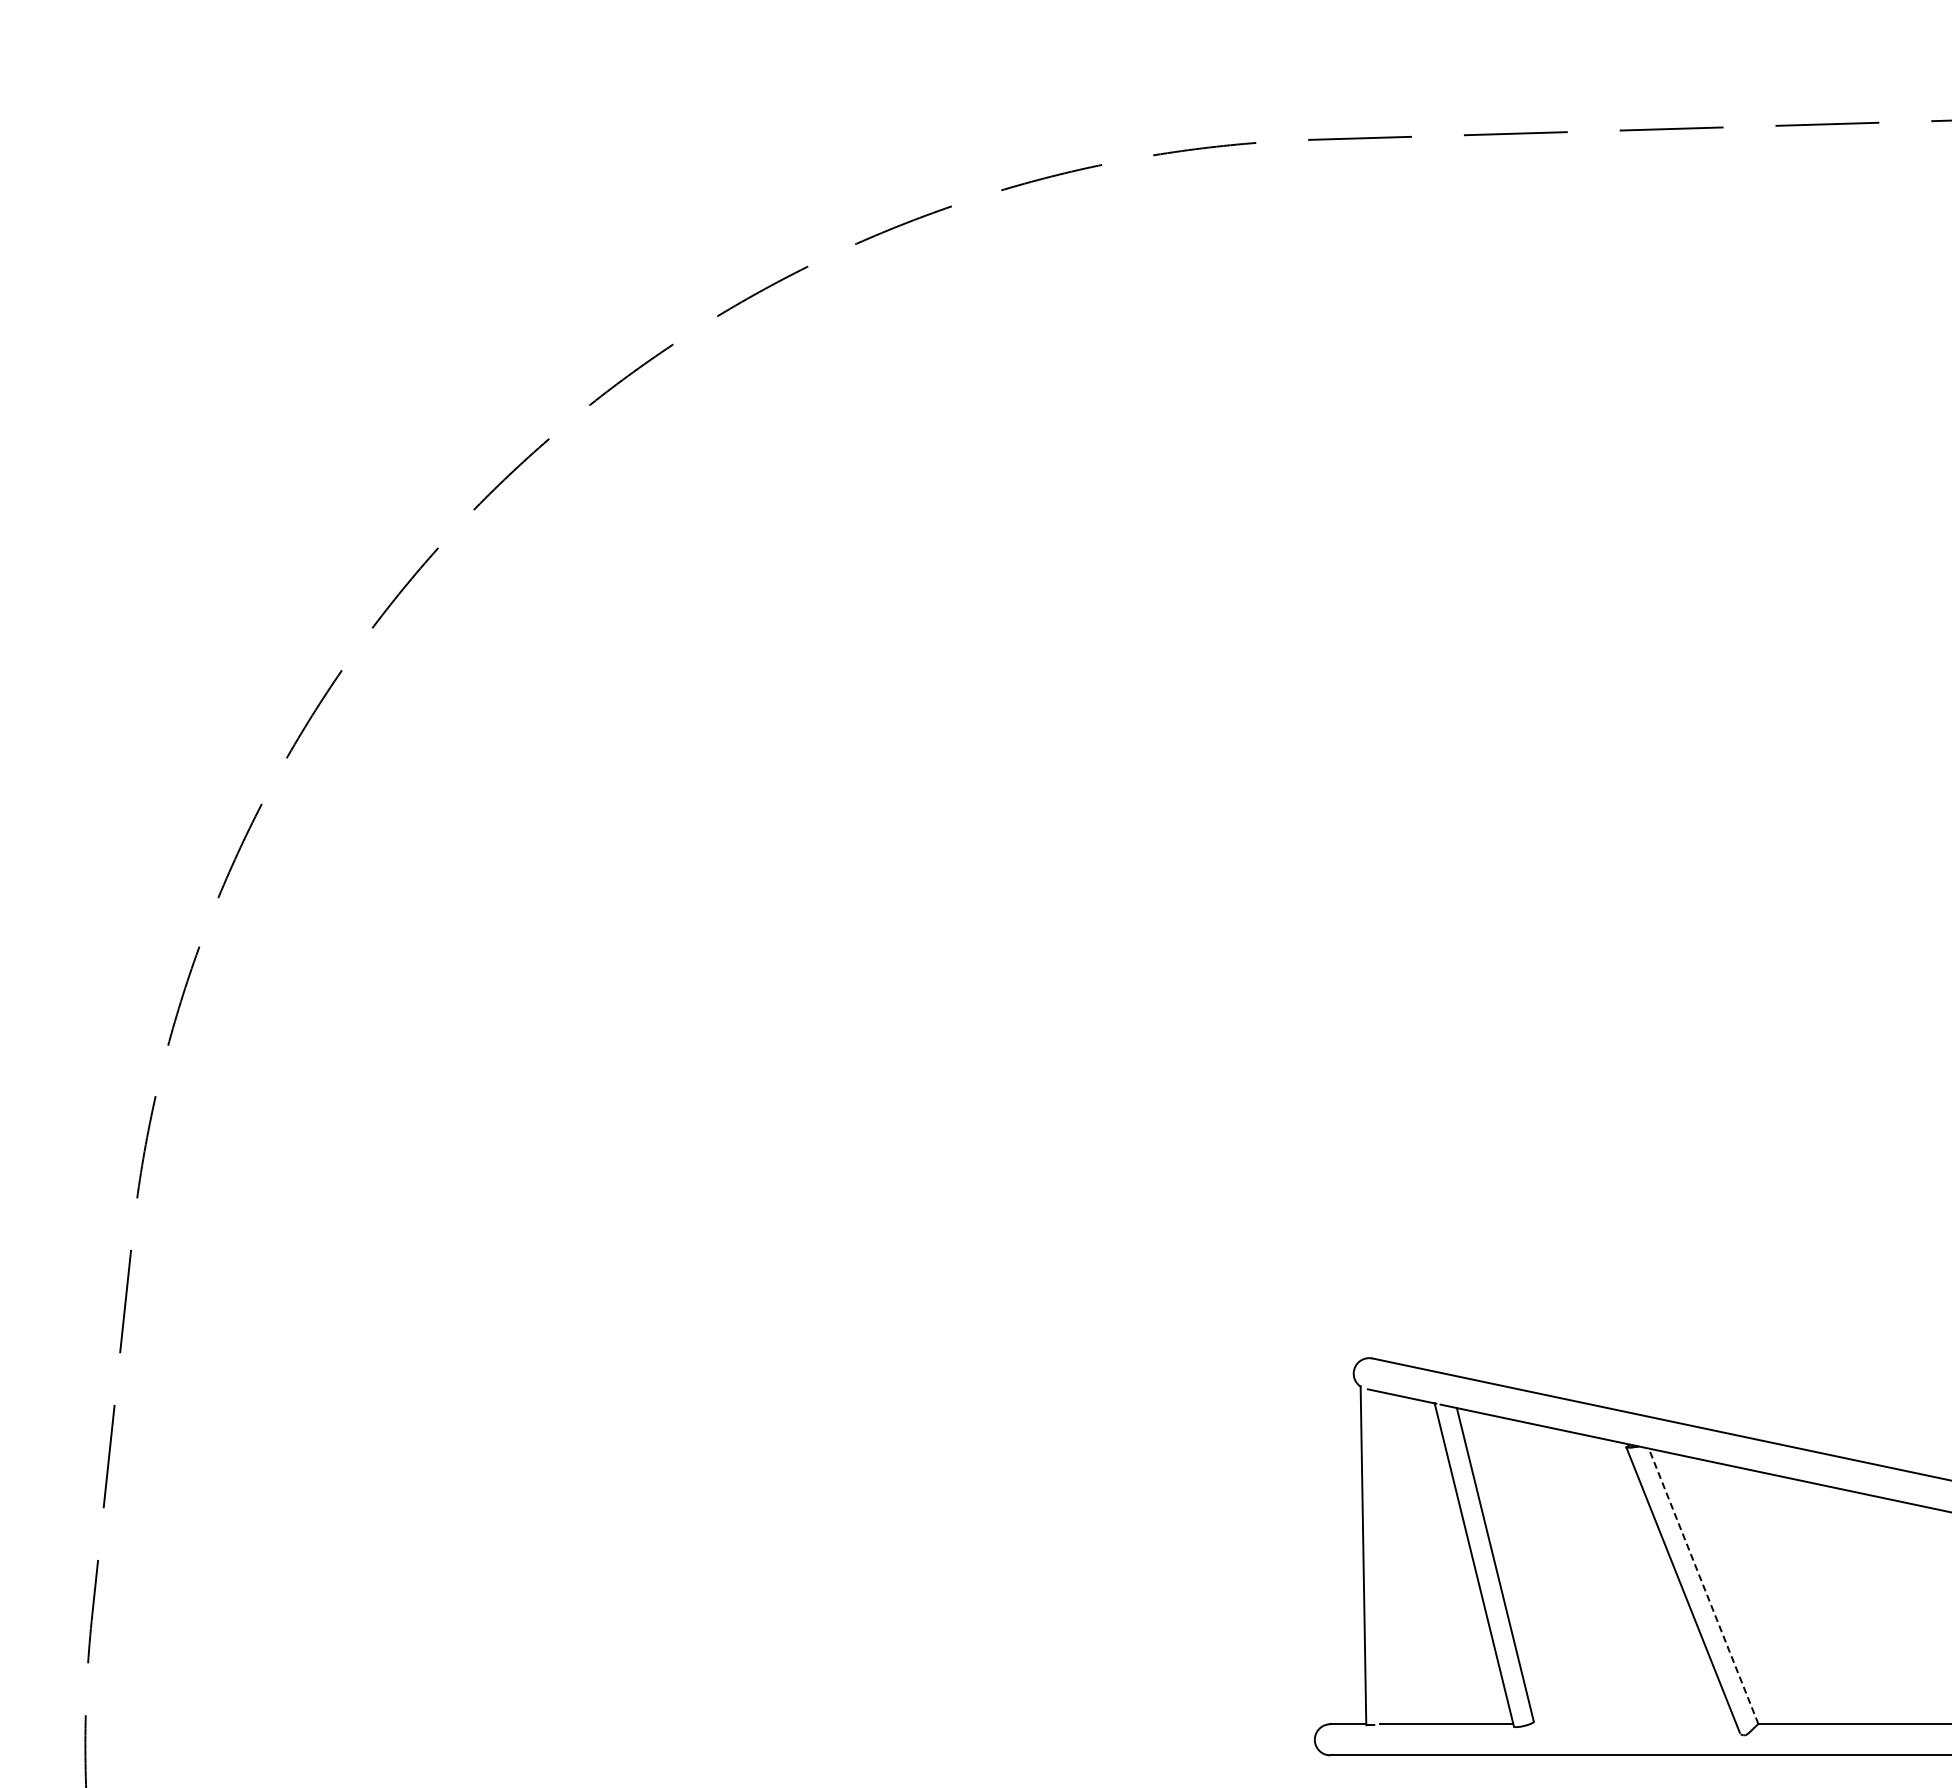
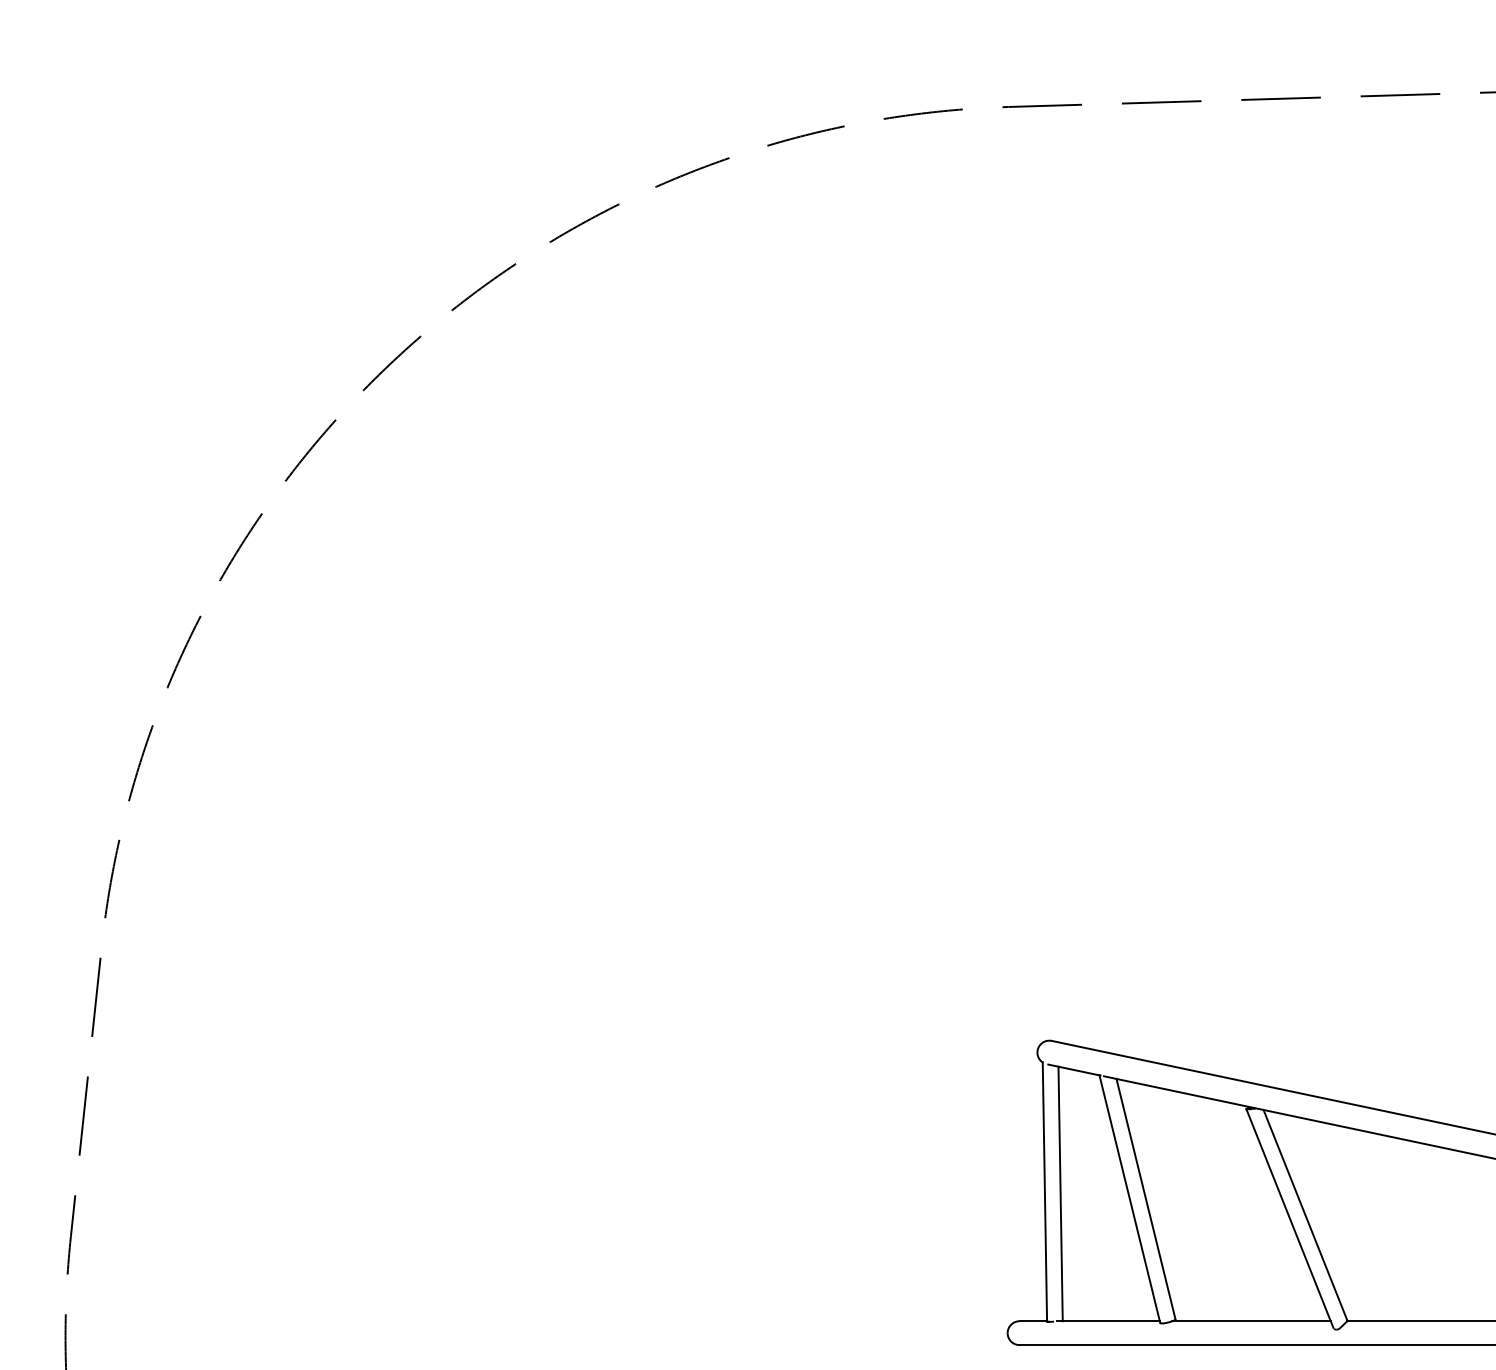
line: (1383, 1558) -> (1060, 1194), added
line: (1703, 1585) -> (1305, 1214), dashed -> solid
line: (1632, 1724) -> (1251, 1321), added

